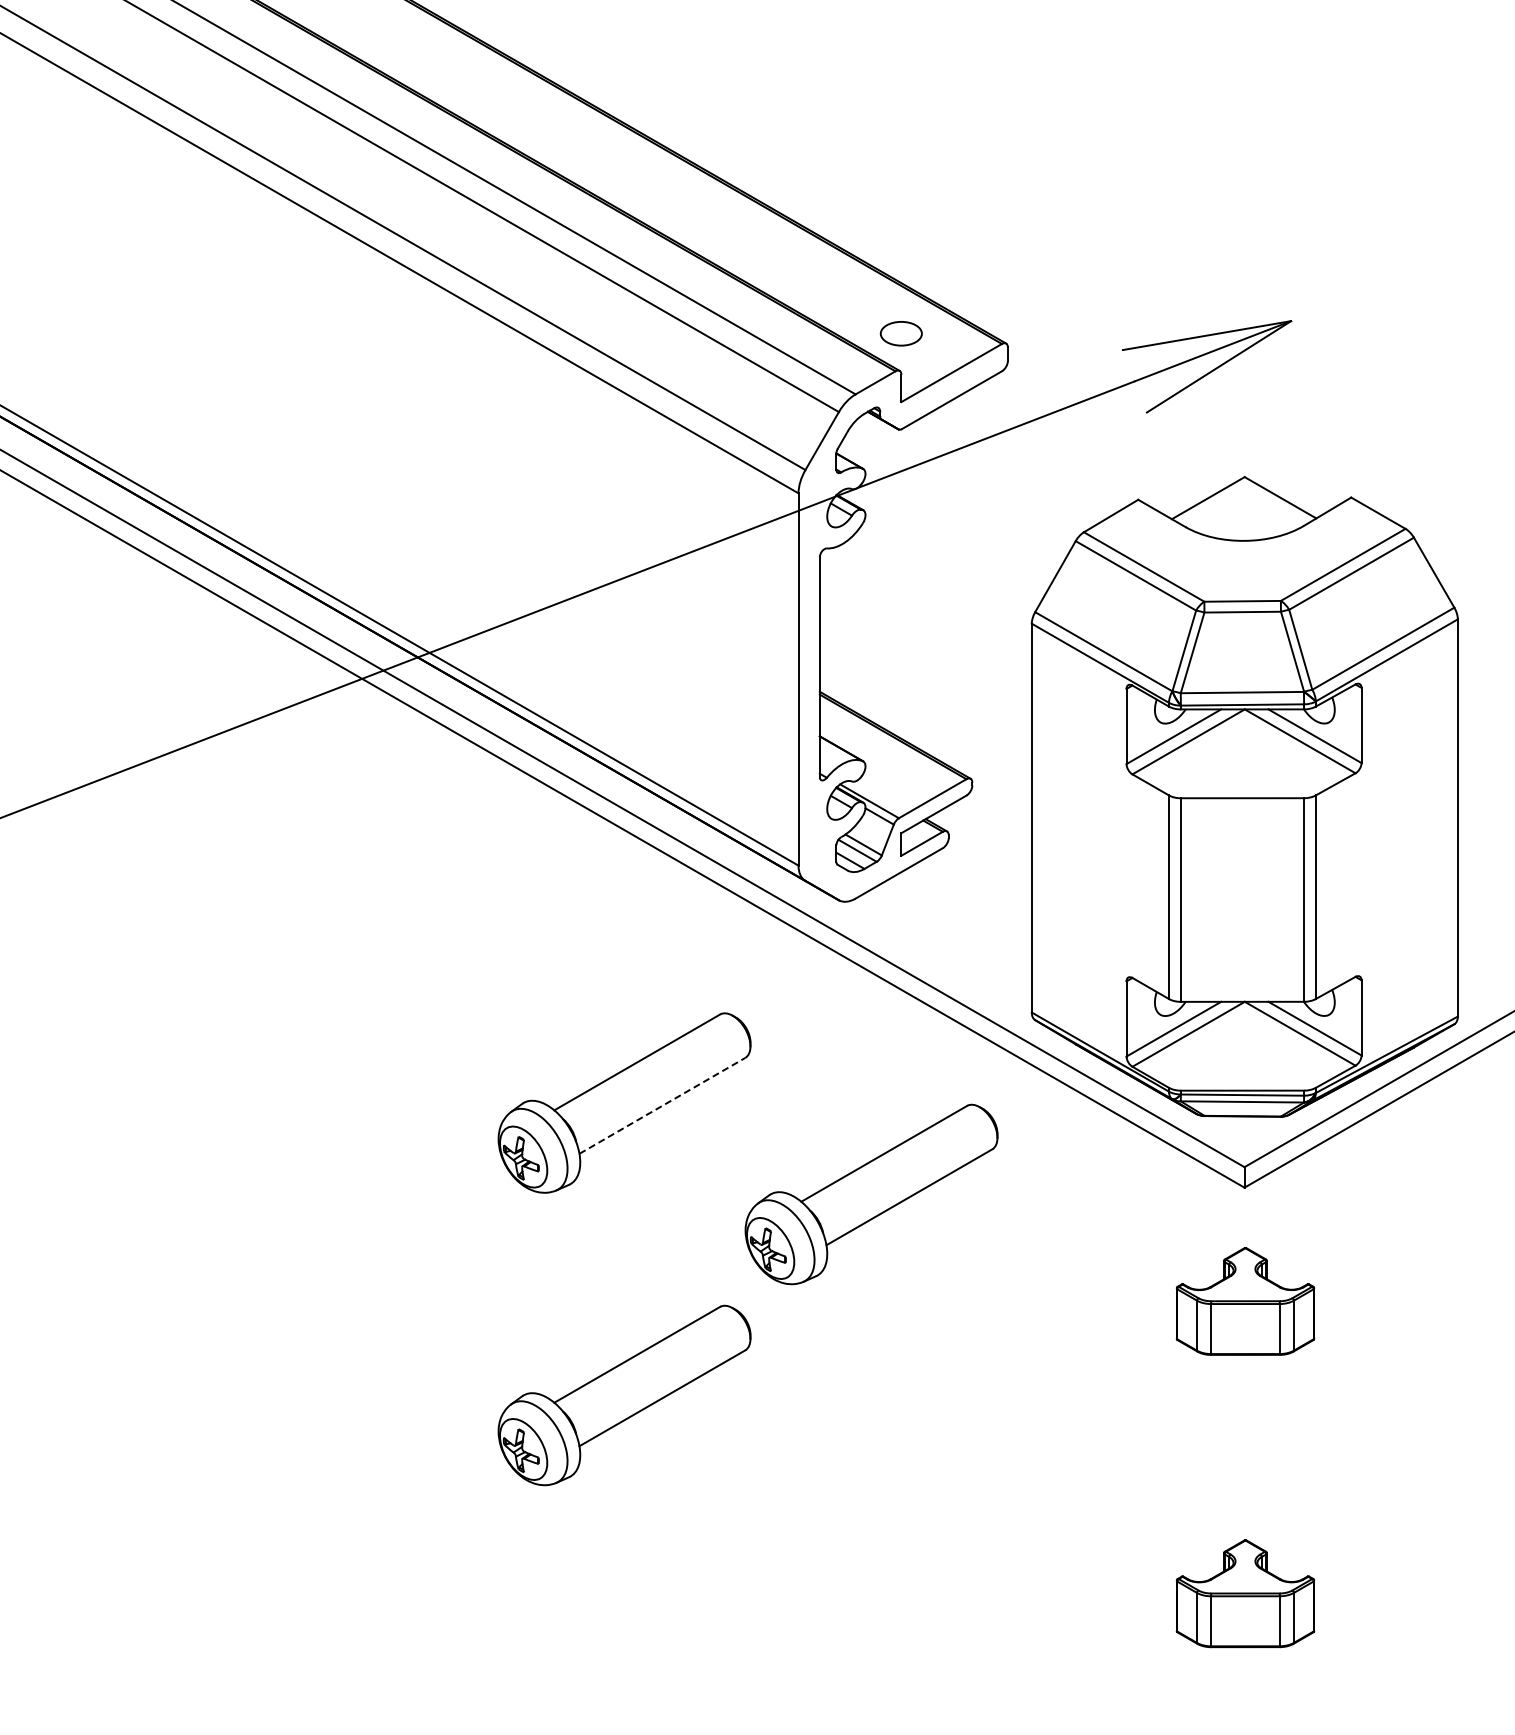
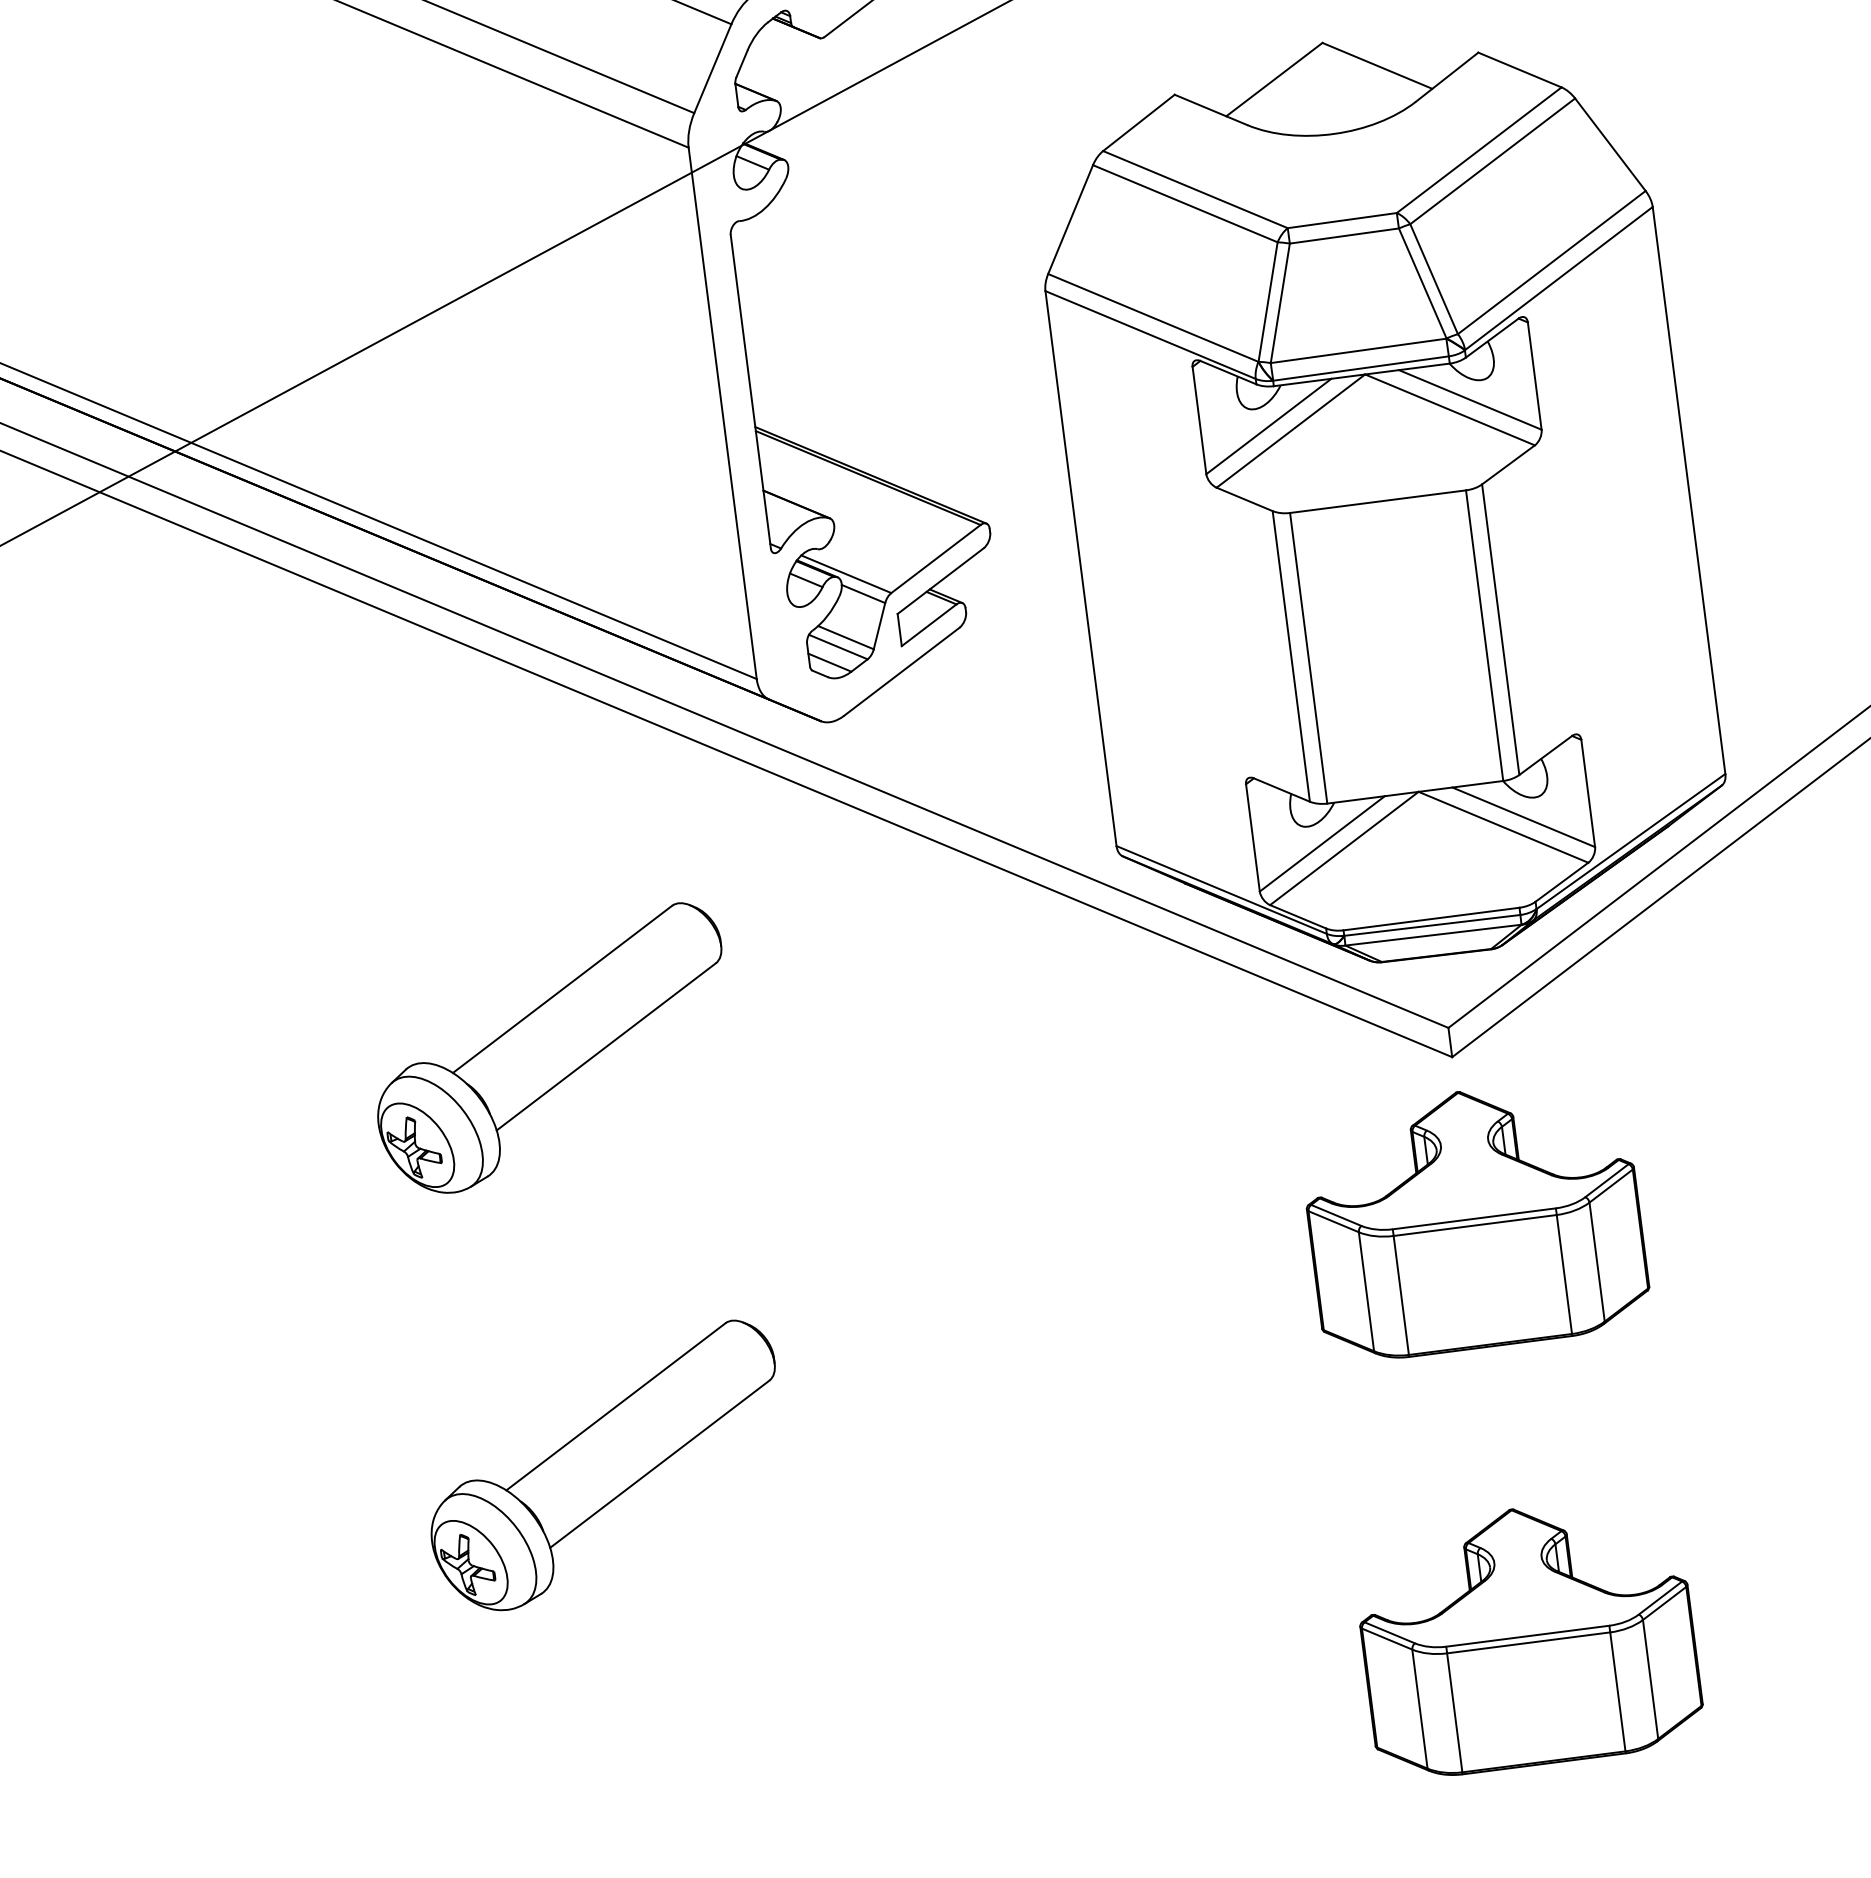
line: (662, 1105) -> (606, 1046), dashed -> solid
part: (871, 1194) -> (921, 1135), removed
part: (1245, 1301) -> (1474, 1219), size x1.67
part: (1245, 1593) -> (1527, 1636), size x1.67

